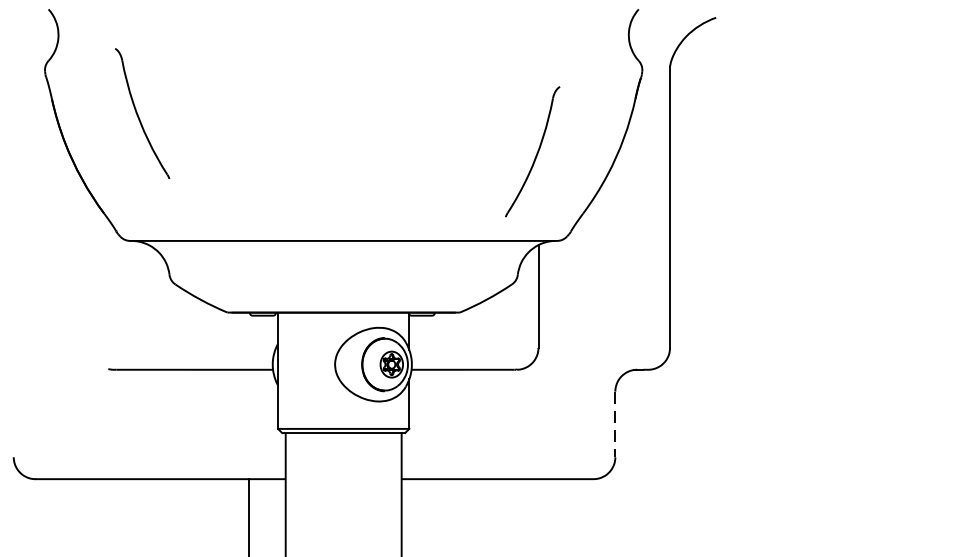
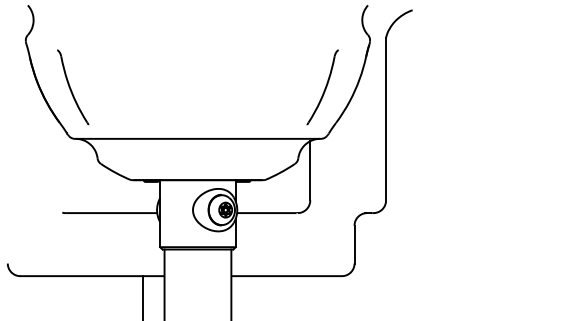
part: (143, 113) -> (73, 87), moved
part: (532, 151) -> (322, 87), moved
line: (615, 424) -> (354, 244), dashed -> solid

